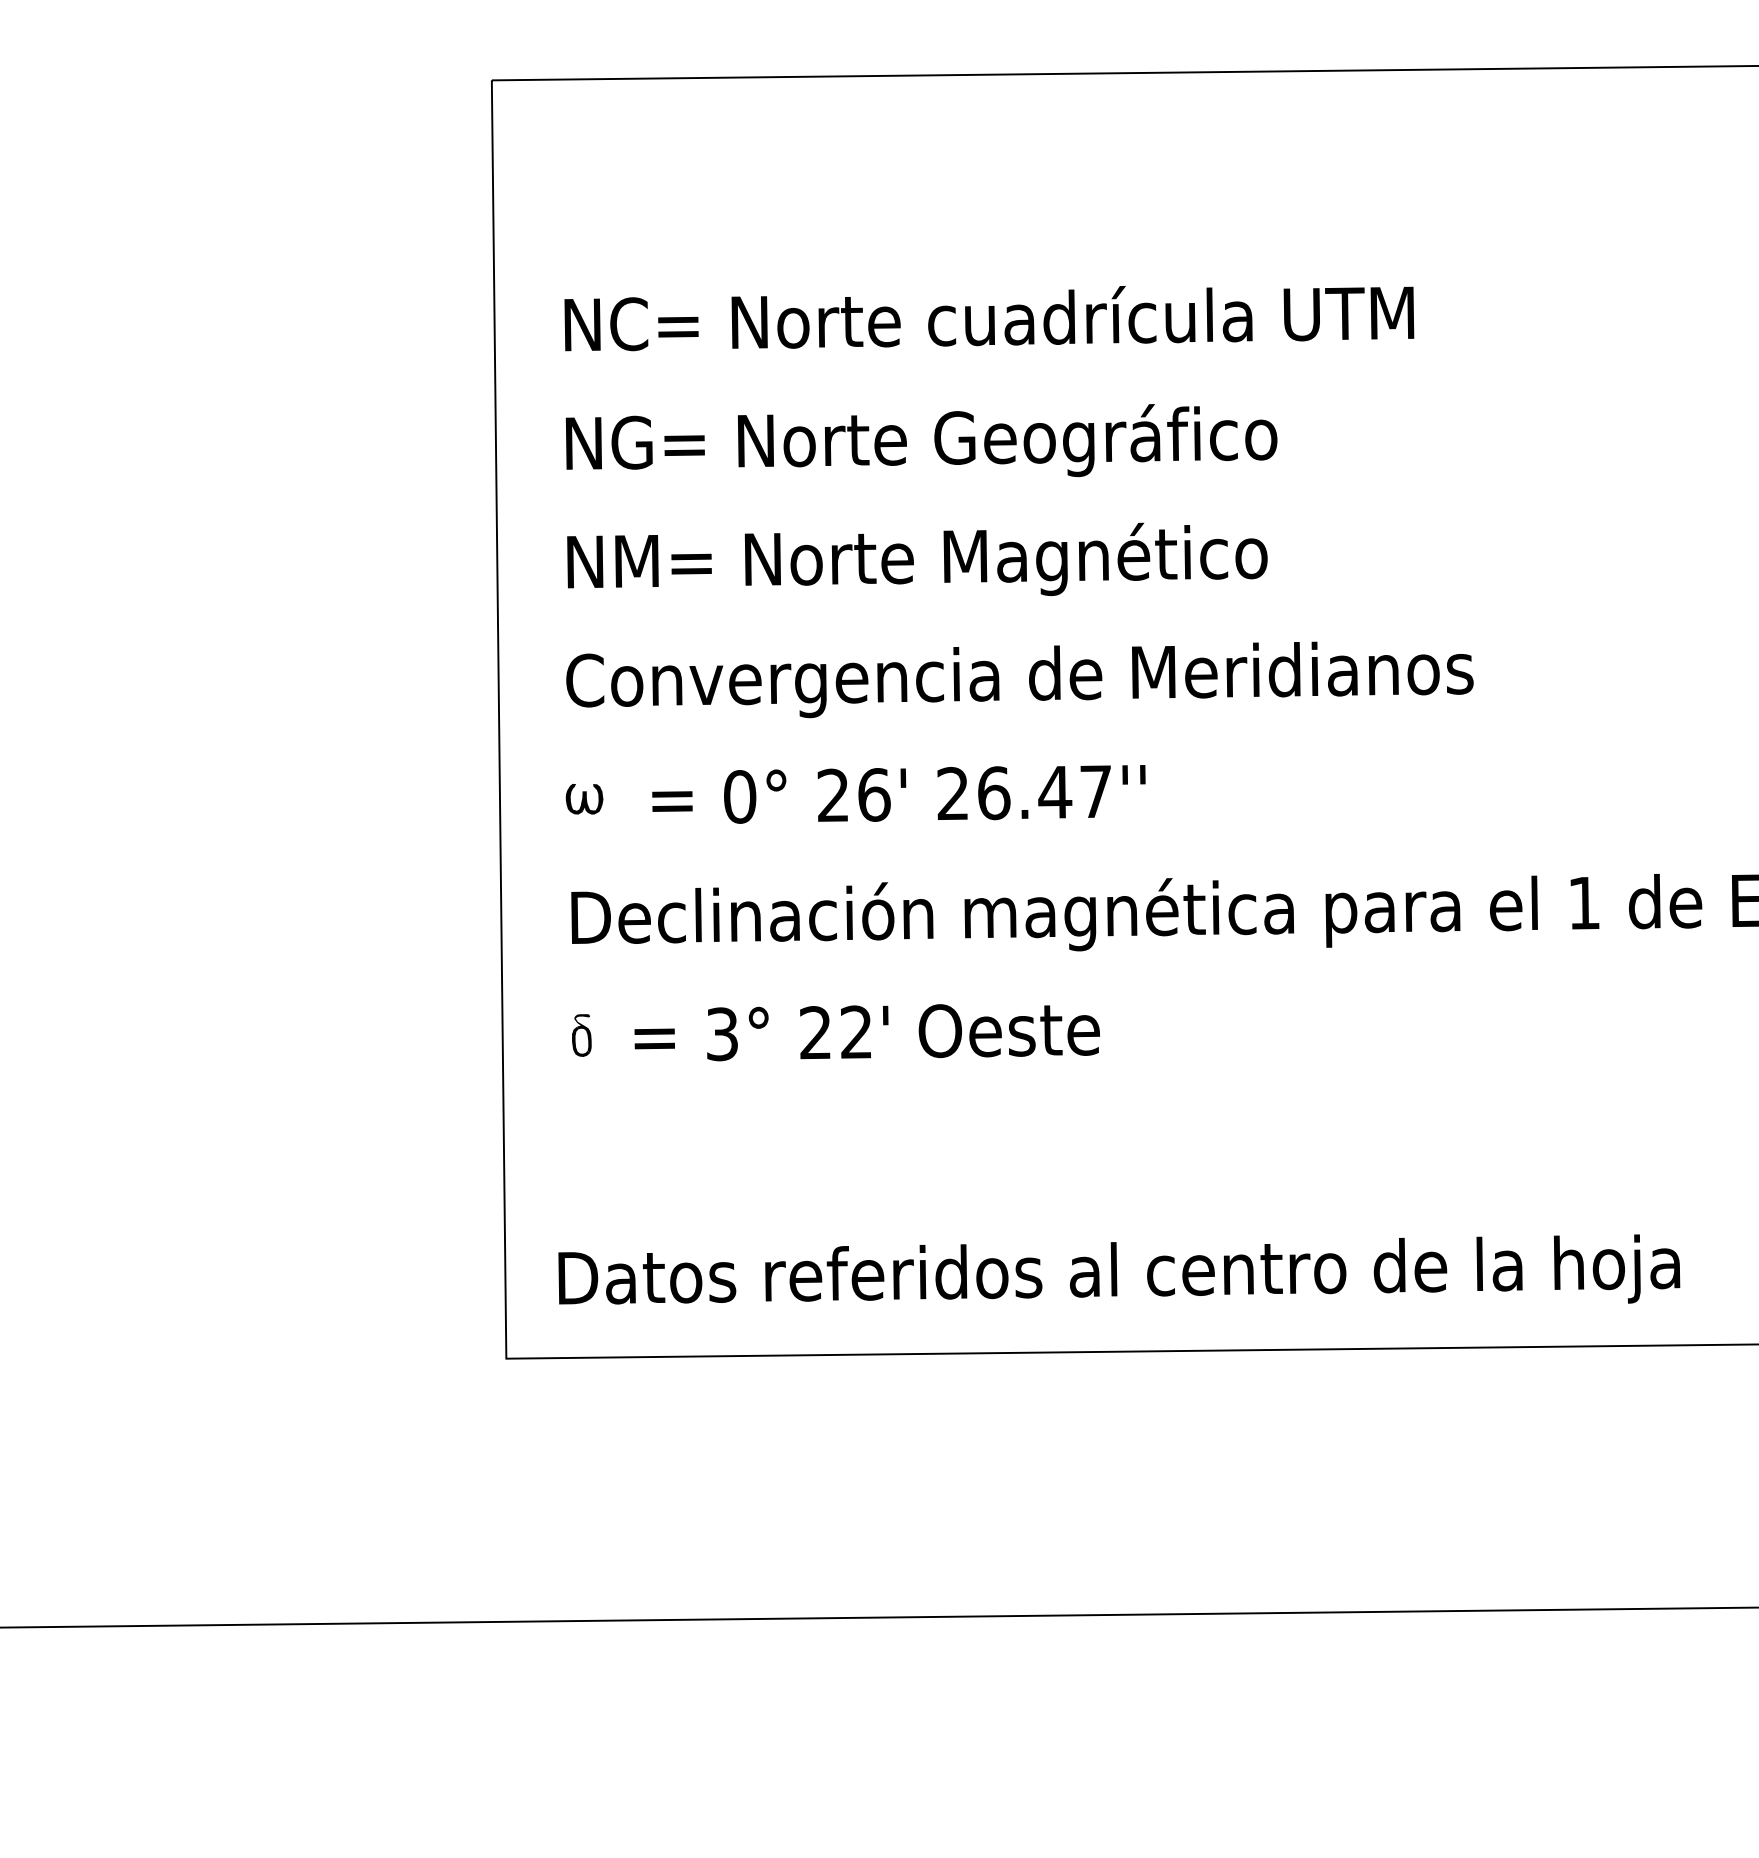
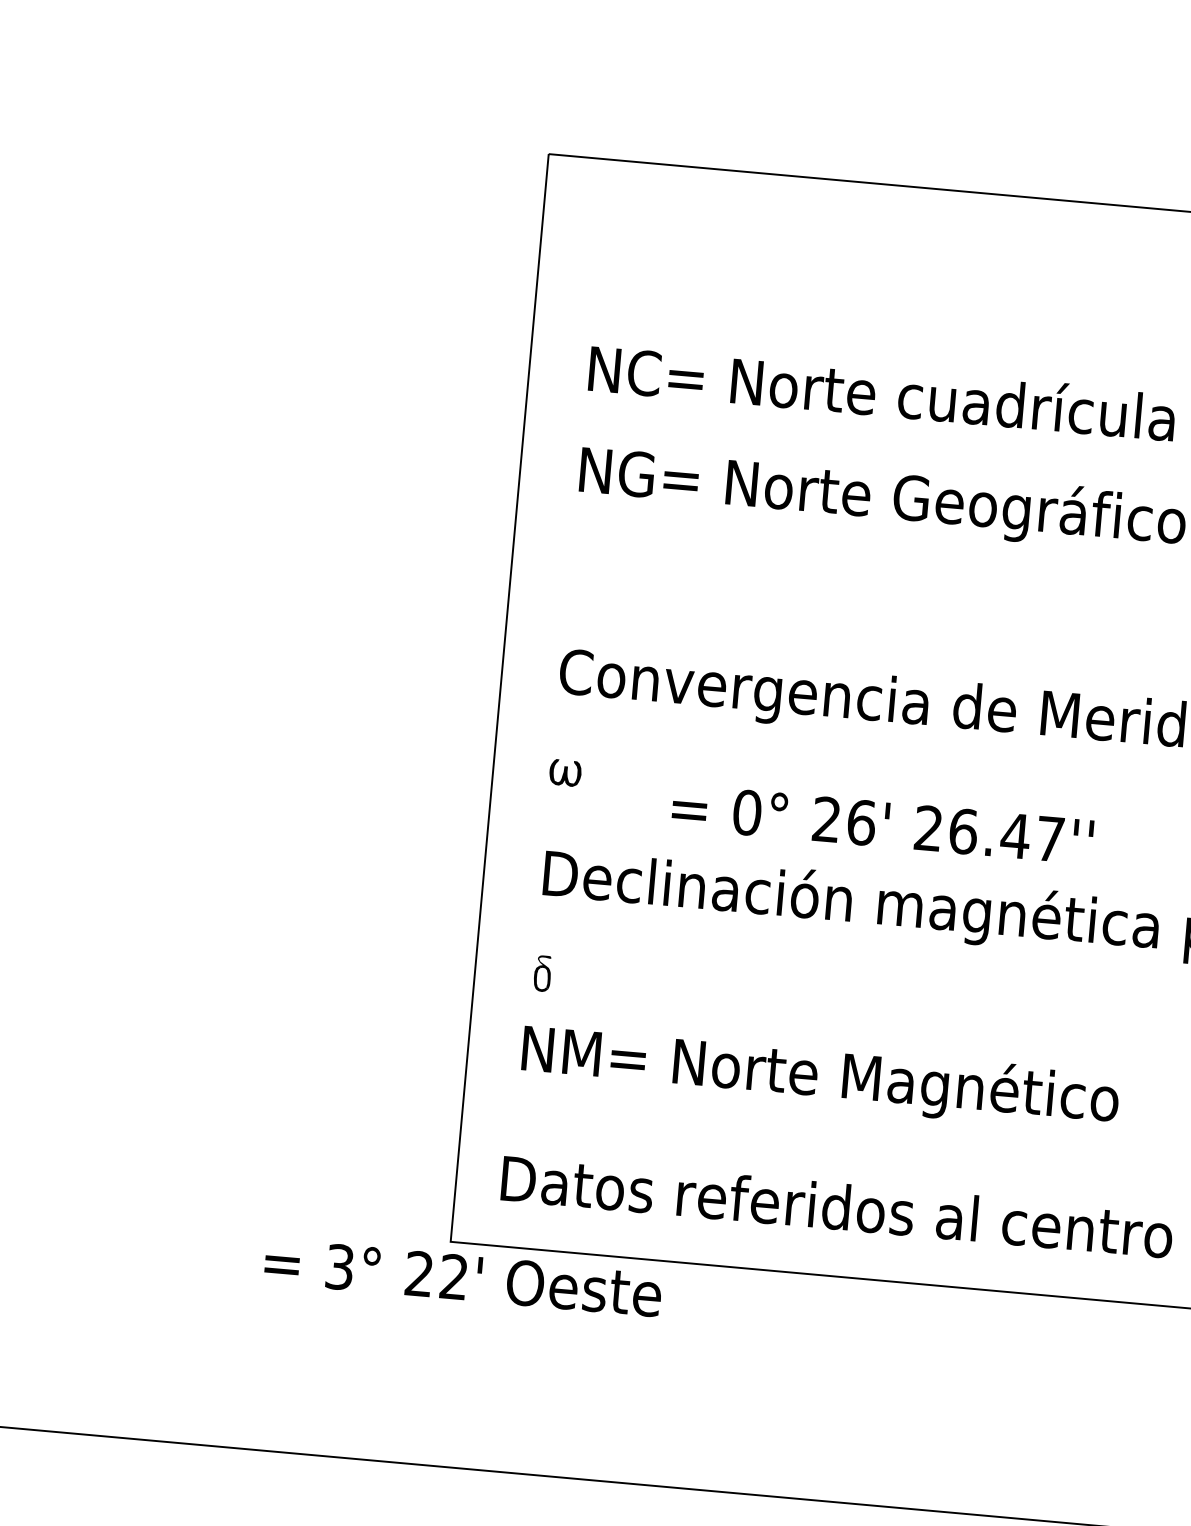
text: (917, 558) -> (820, 1074), moved
text: (898, 794) -> (882, 824), moved
text: (866, 1032) -> (462, 1278), moved

